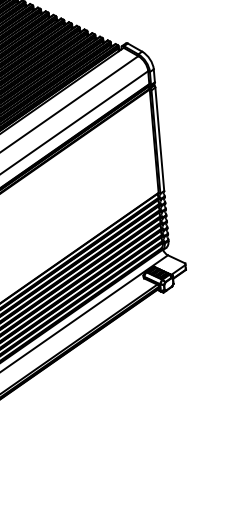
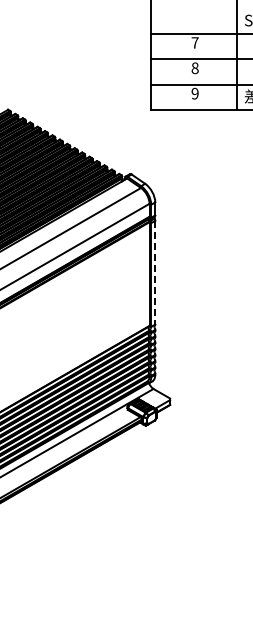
line: (159, 139) -> (155, 272), solid -> dashed

